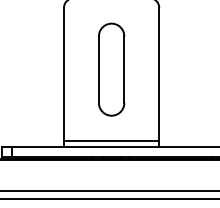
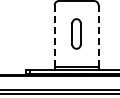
part: (111, 68) -> (76, 33), size x0.7
line: (63, 75) -> (54, 36), solid -> dashed
line: (159, 75) -> (98, 36), solid -> dashed

